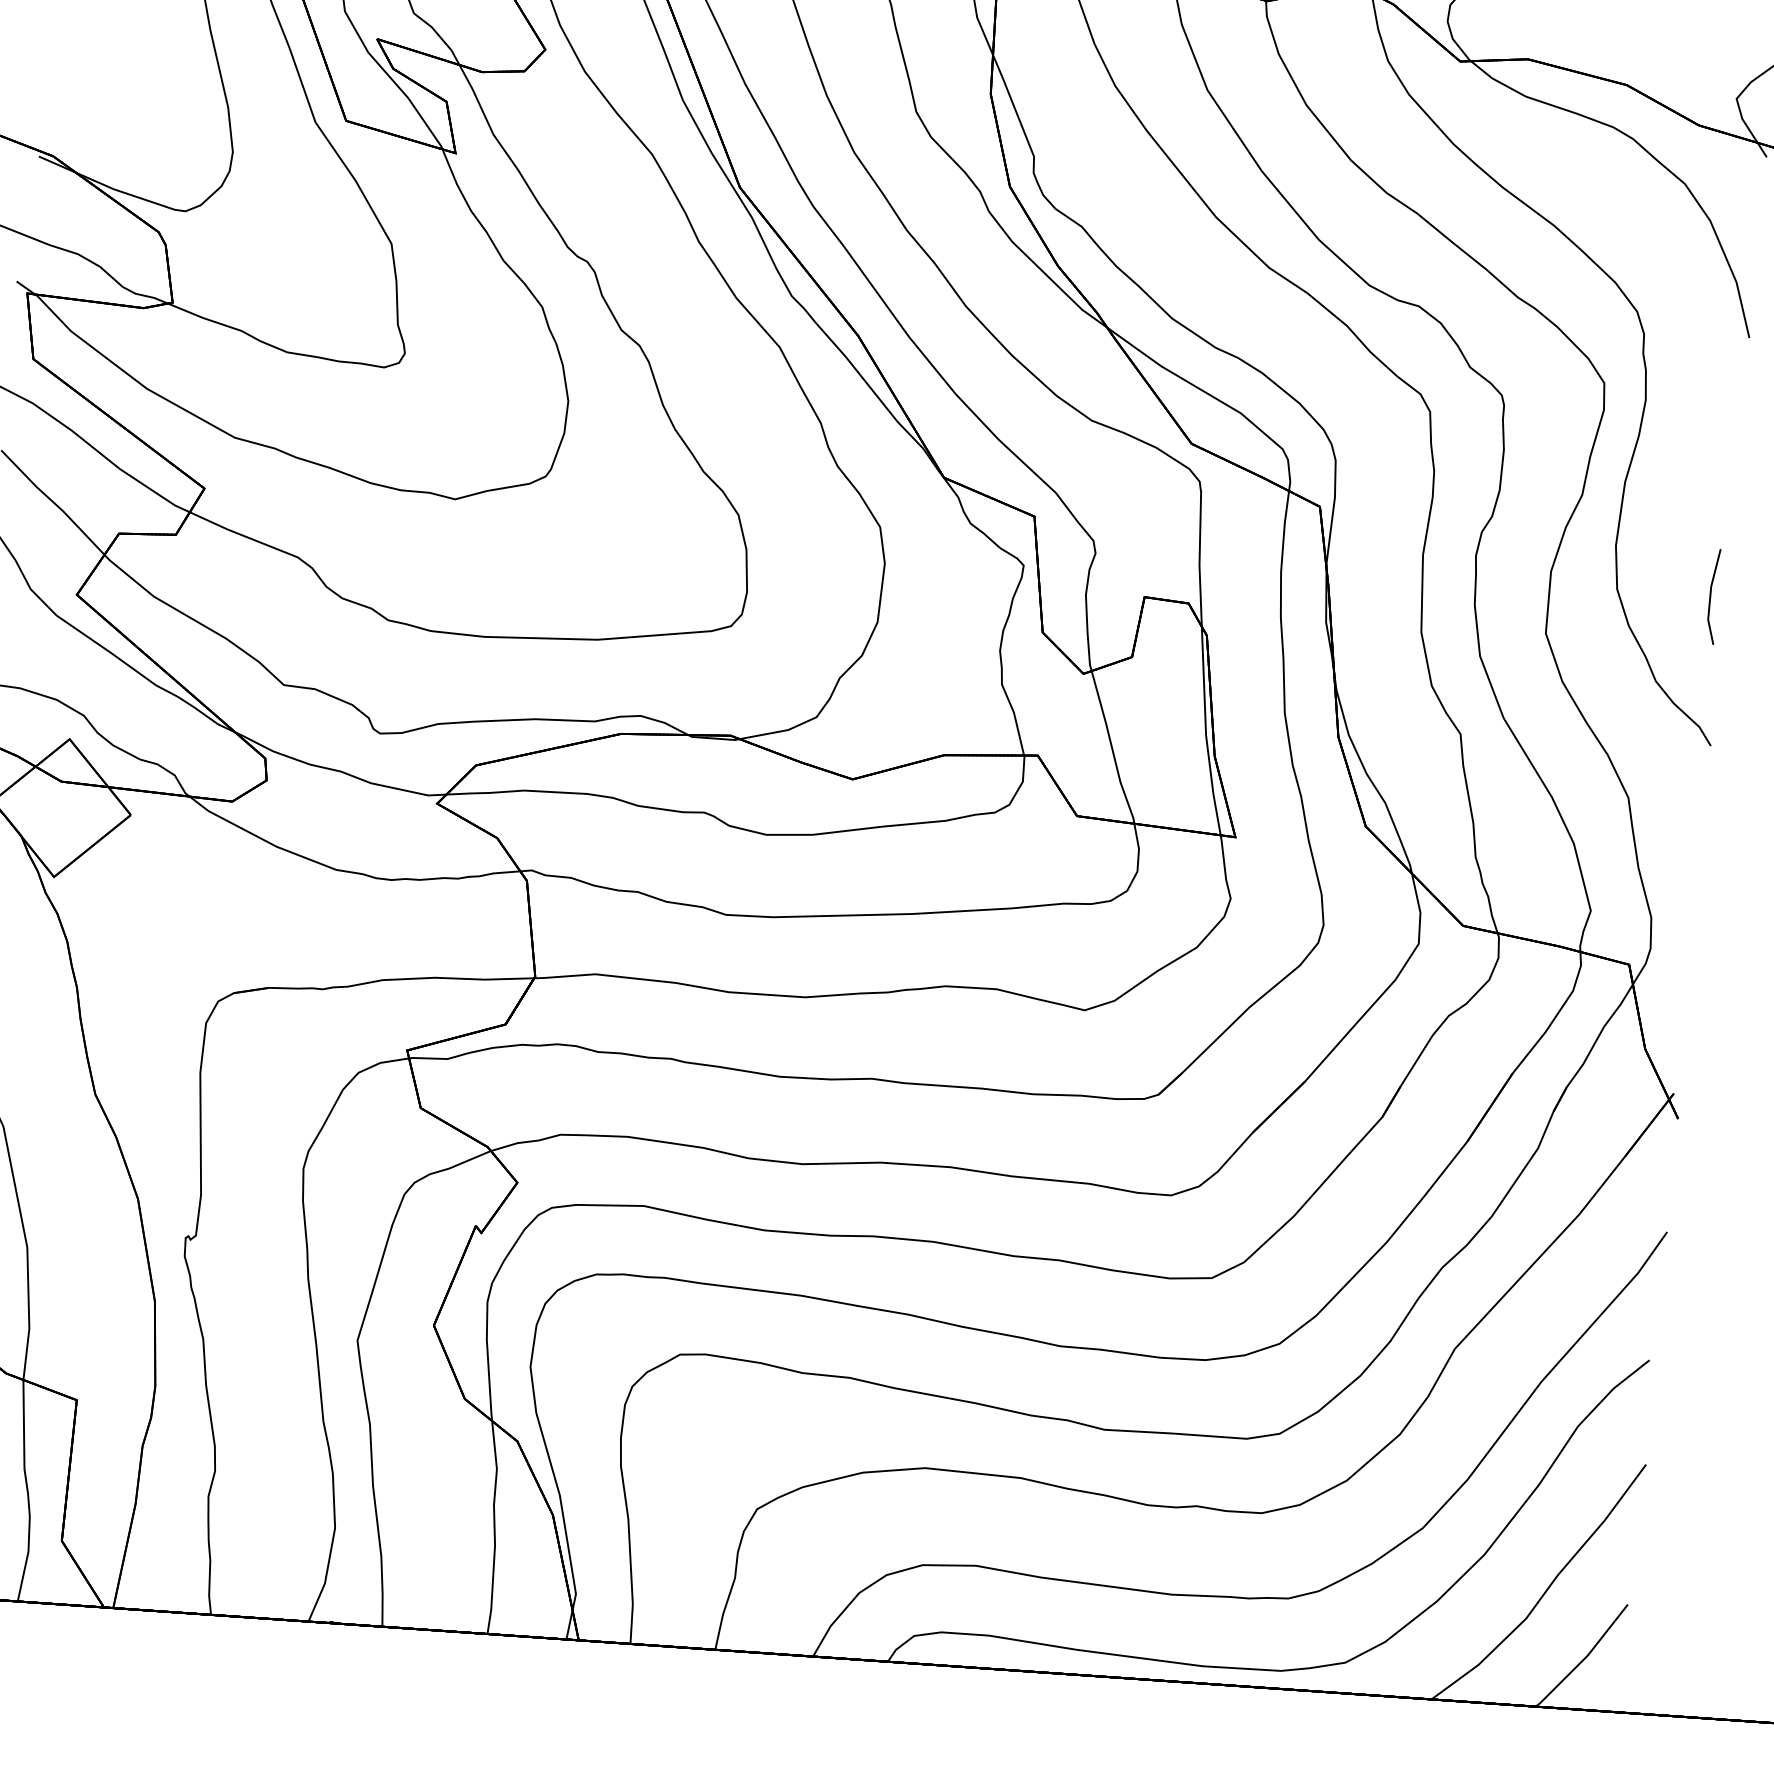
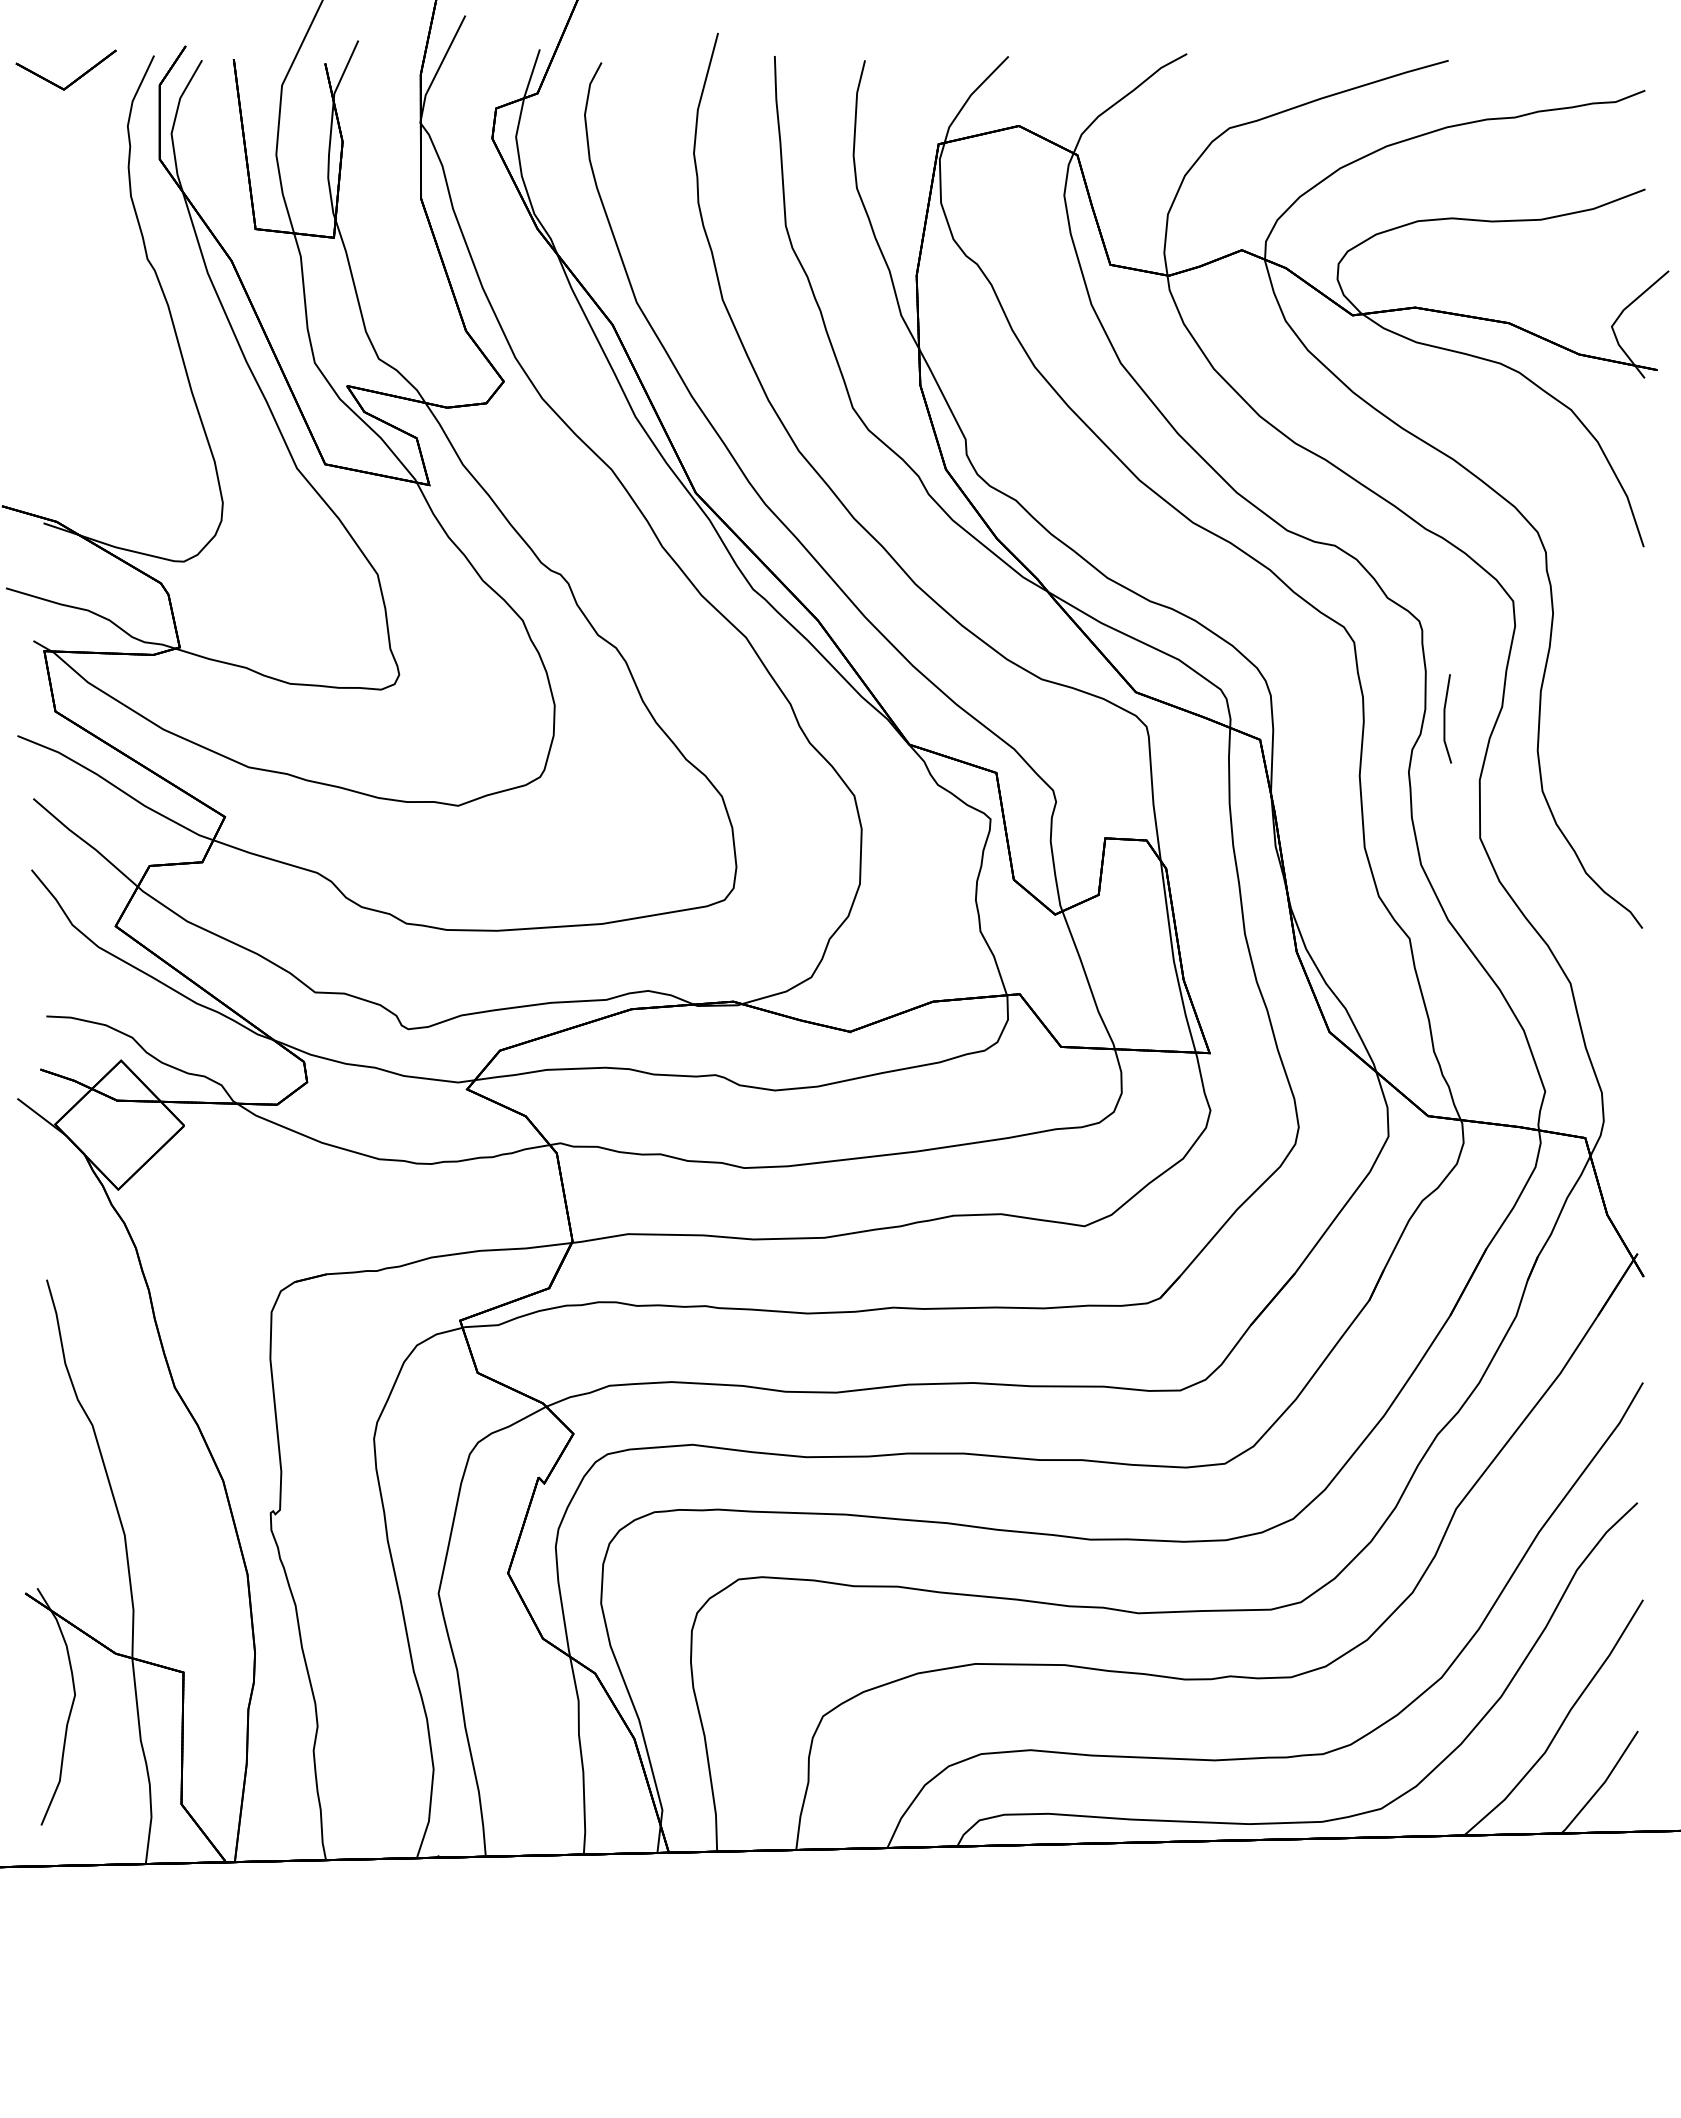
line: (1711, 596) -> (1445, 718), moved

